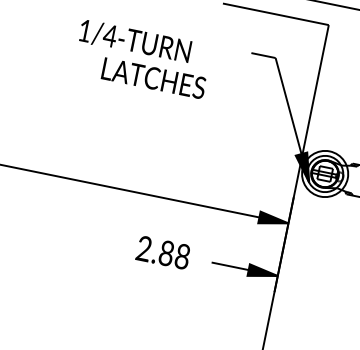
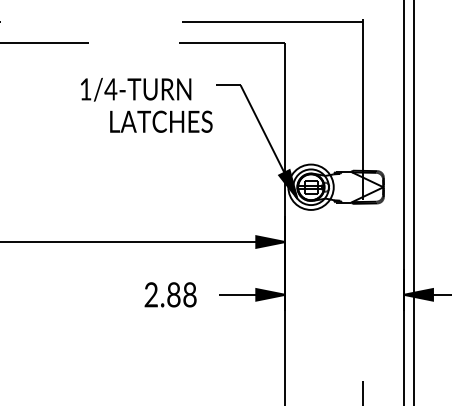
text: (142, 58) -> (146, 104), moved

